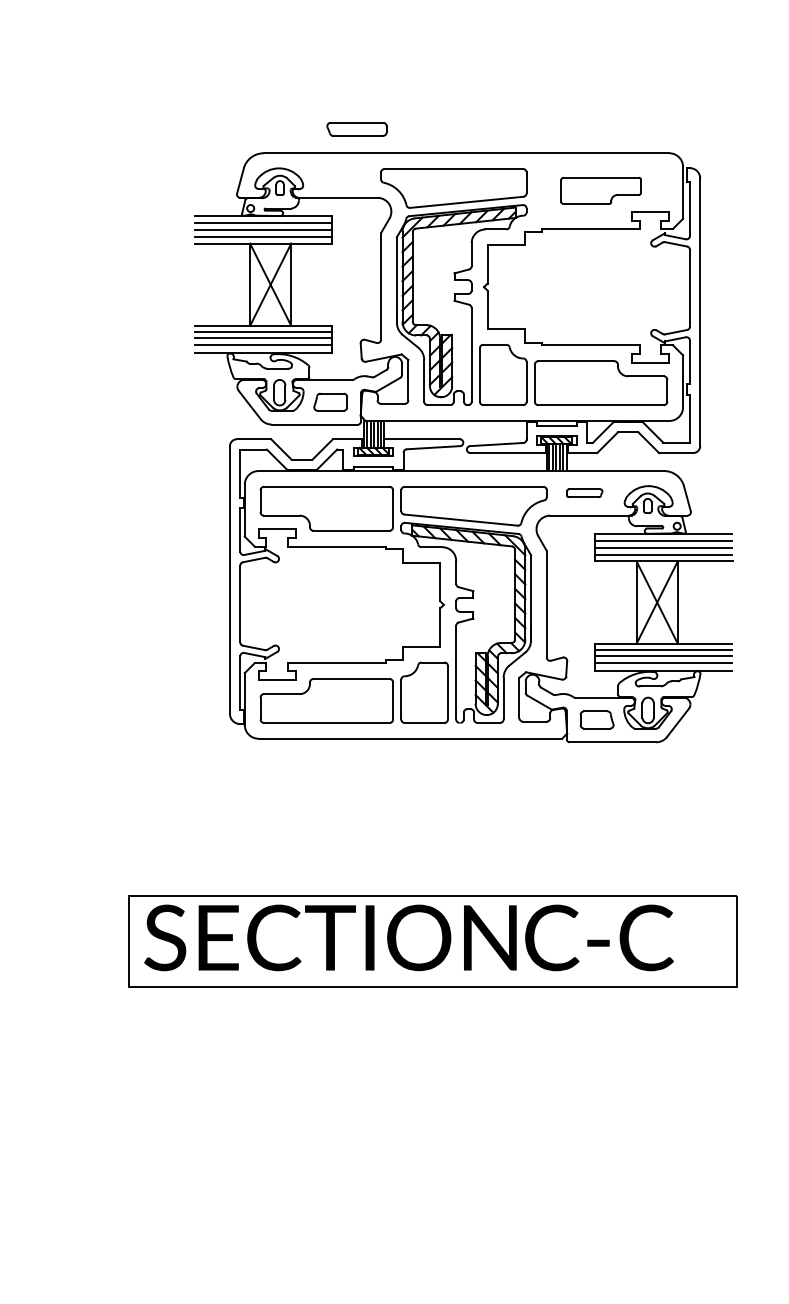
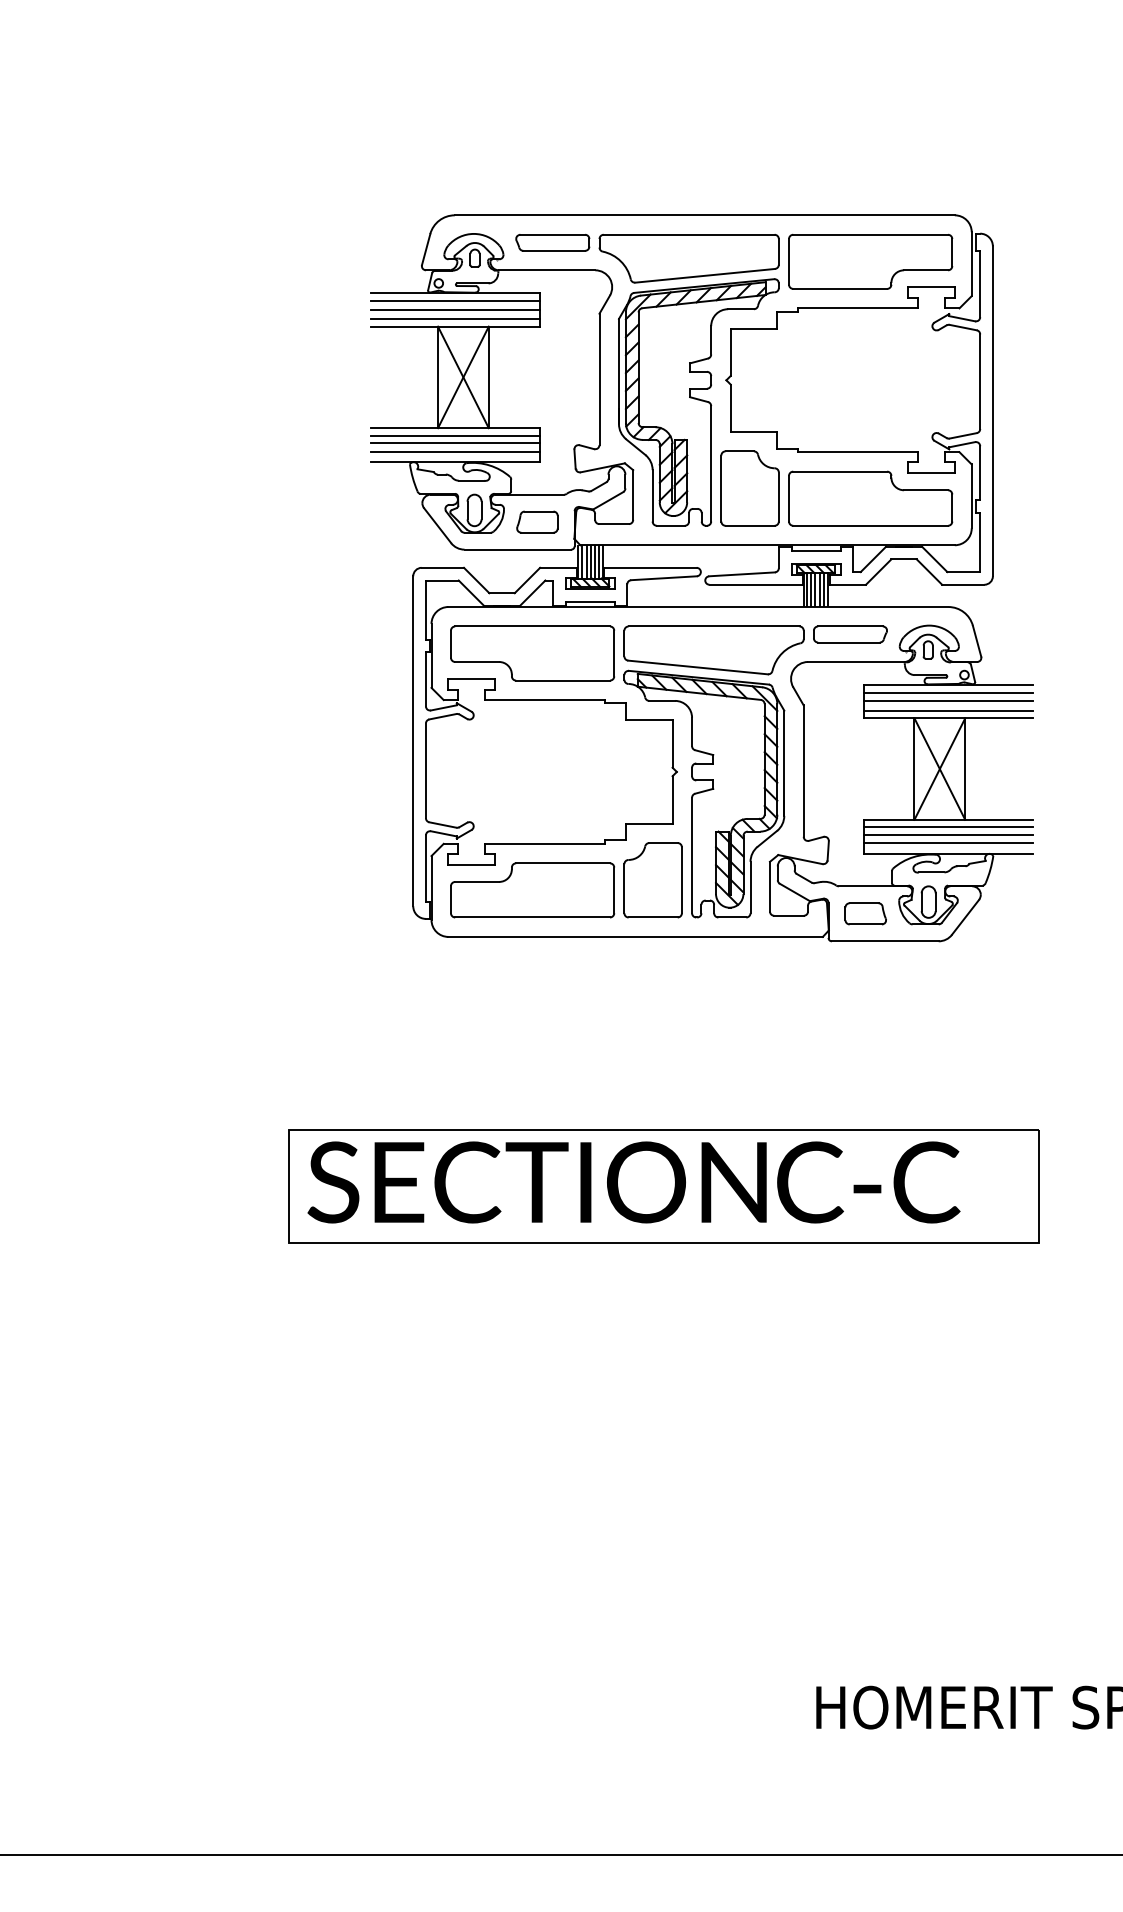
part: (356, 129) -> (552, 242), moved
part: (600, 190) -> (870, 261), size x1.67
part: (584, 493) -> (850, 634), size x1.67

